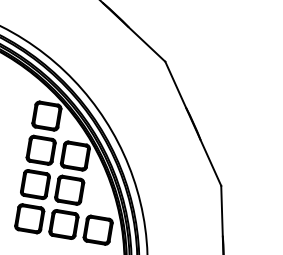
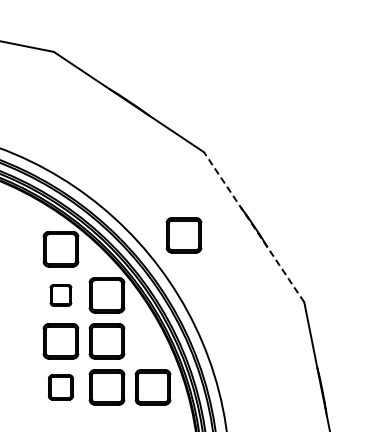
part: (139, 121) -> (183, 235), added
line: (192, 123) -> (253, 226), solid -> dashed
part: (40, 150) -> (60, 295), size x0.6
part: (29, 218) -> (60, 387), size x0.7

